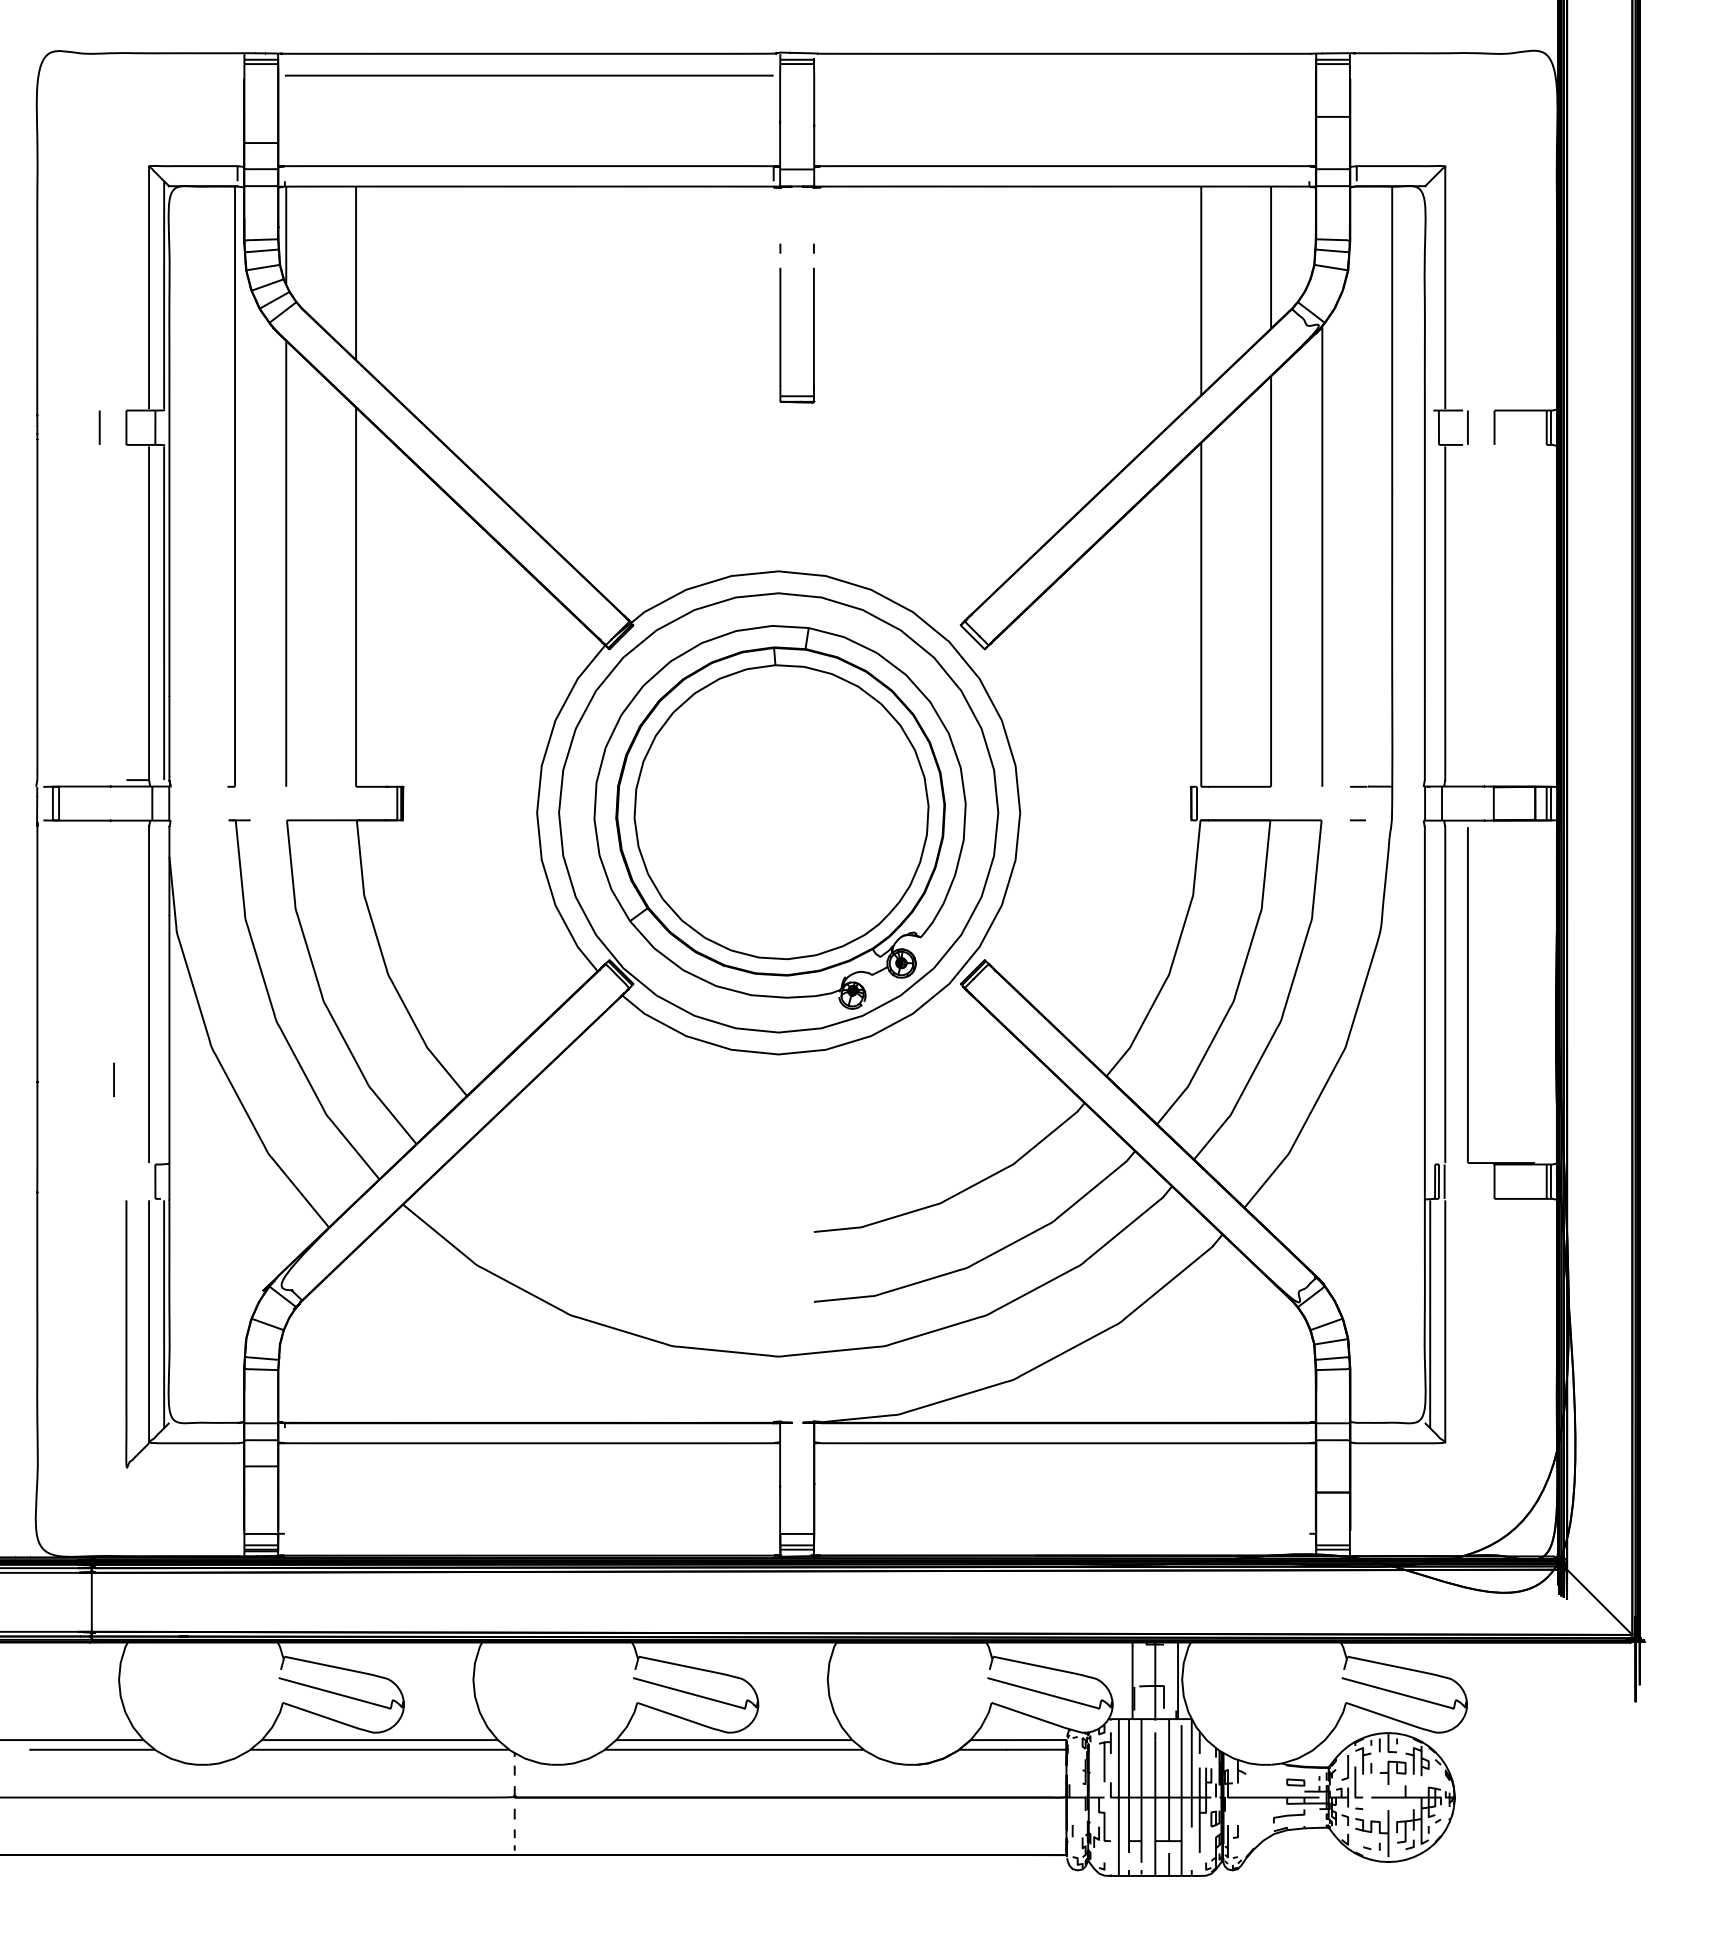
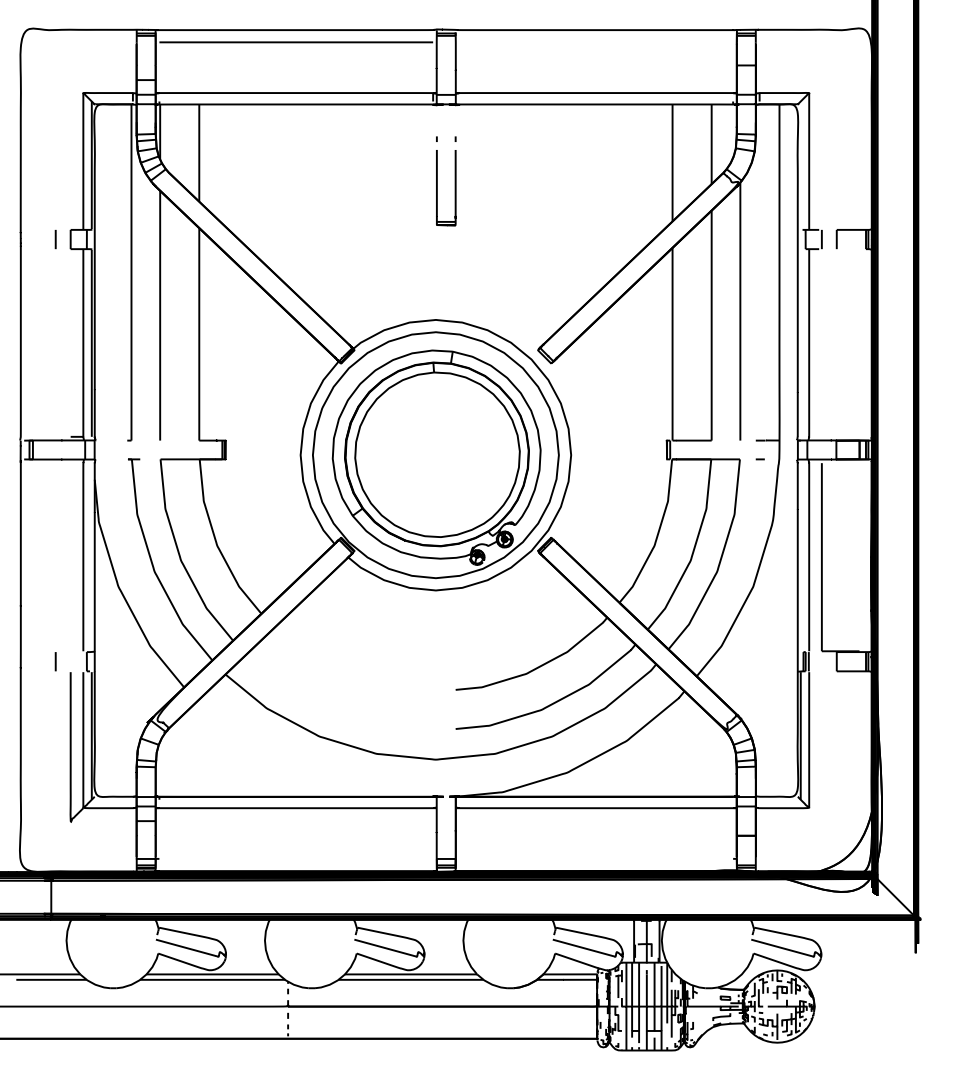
line: (113, 1079) -> (55, 661), moved

